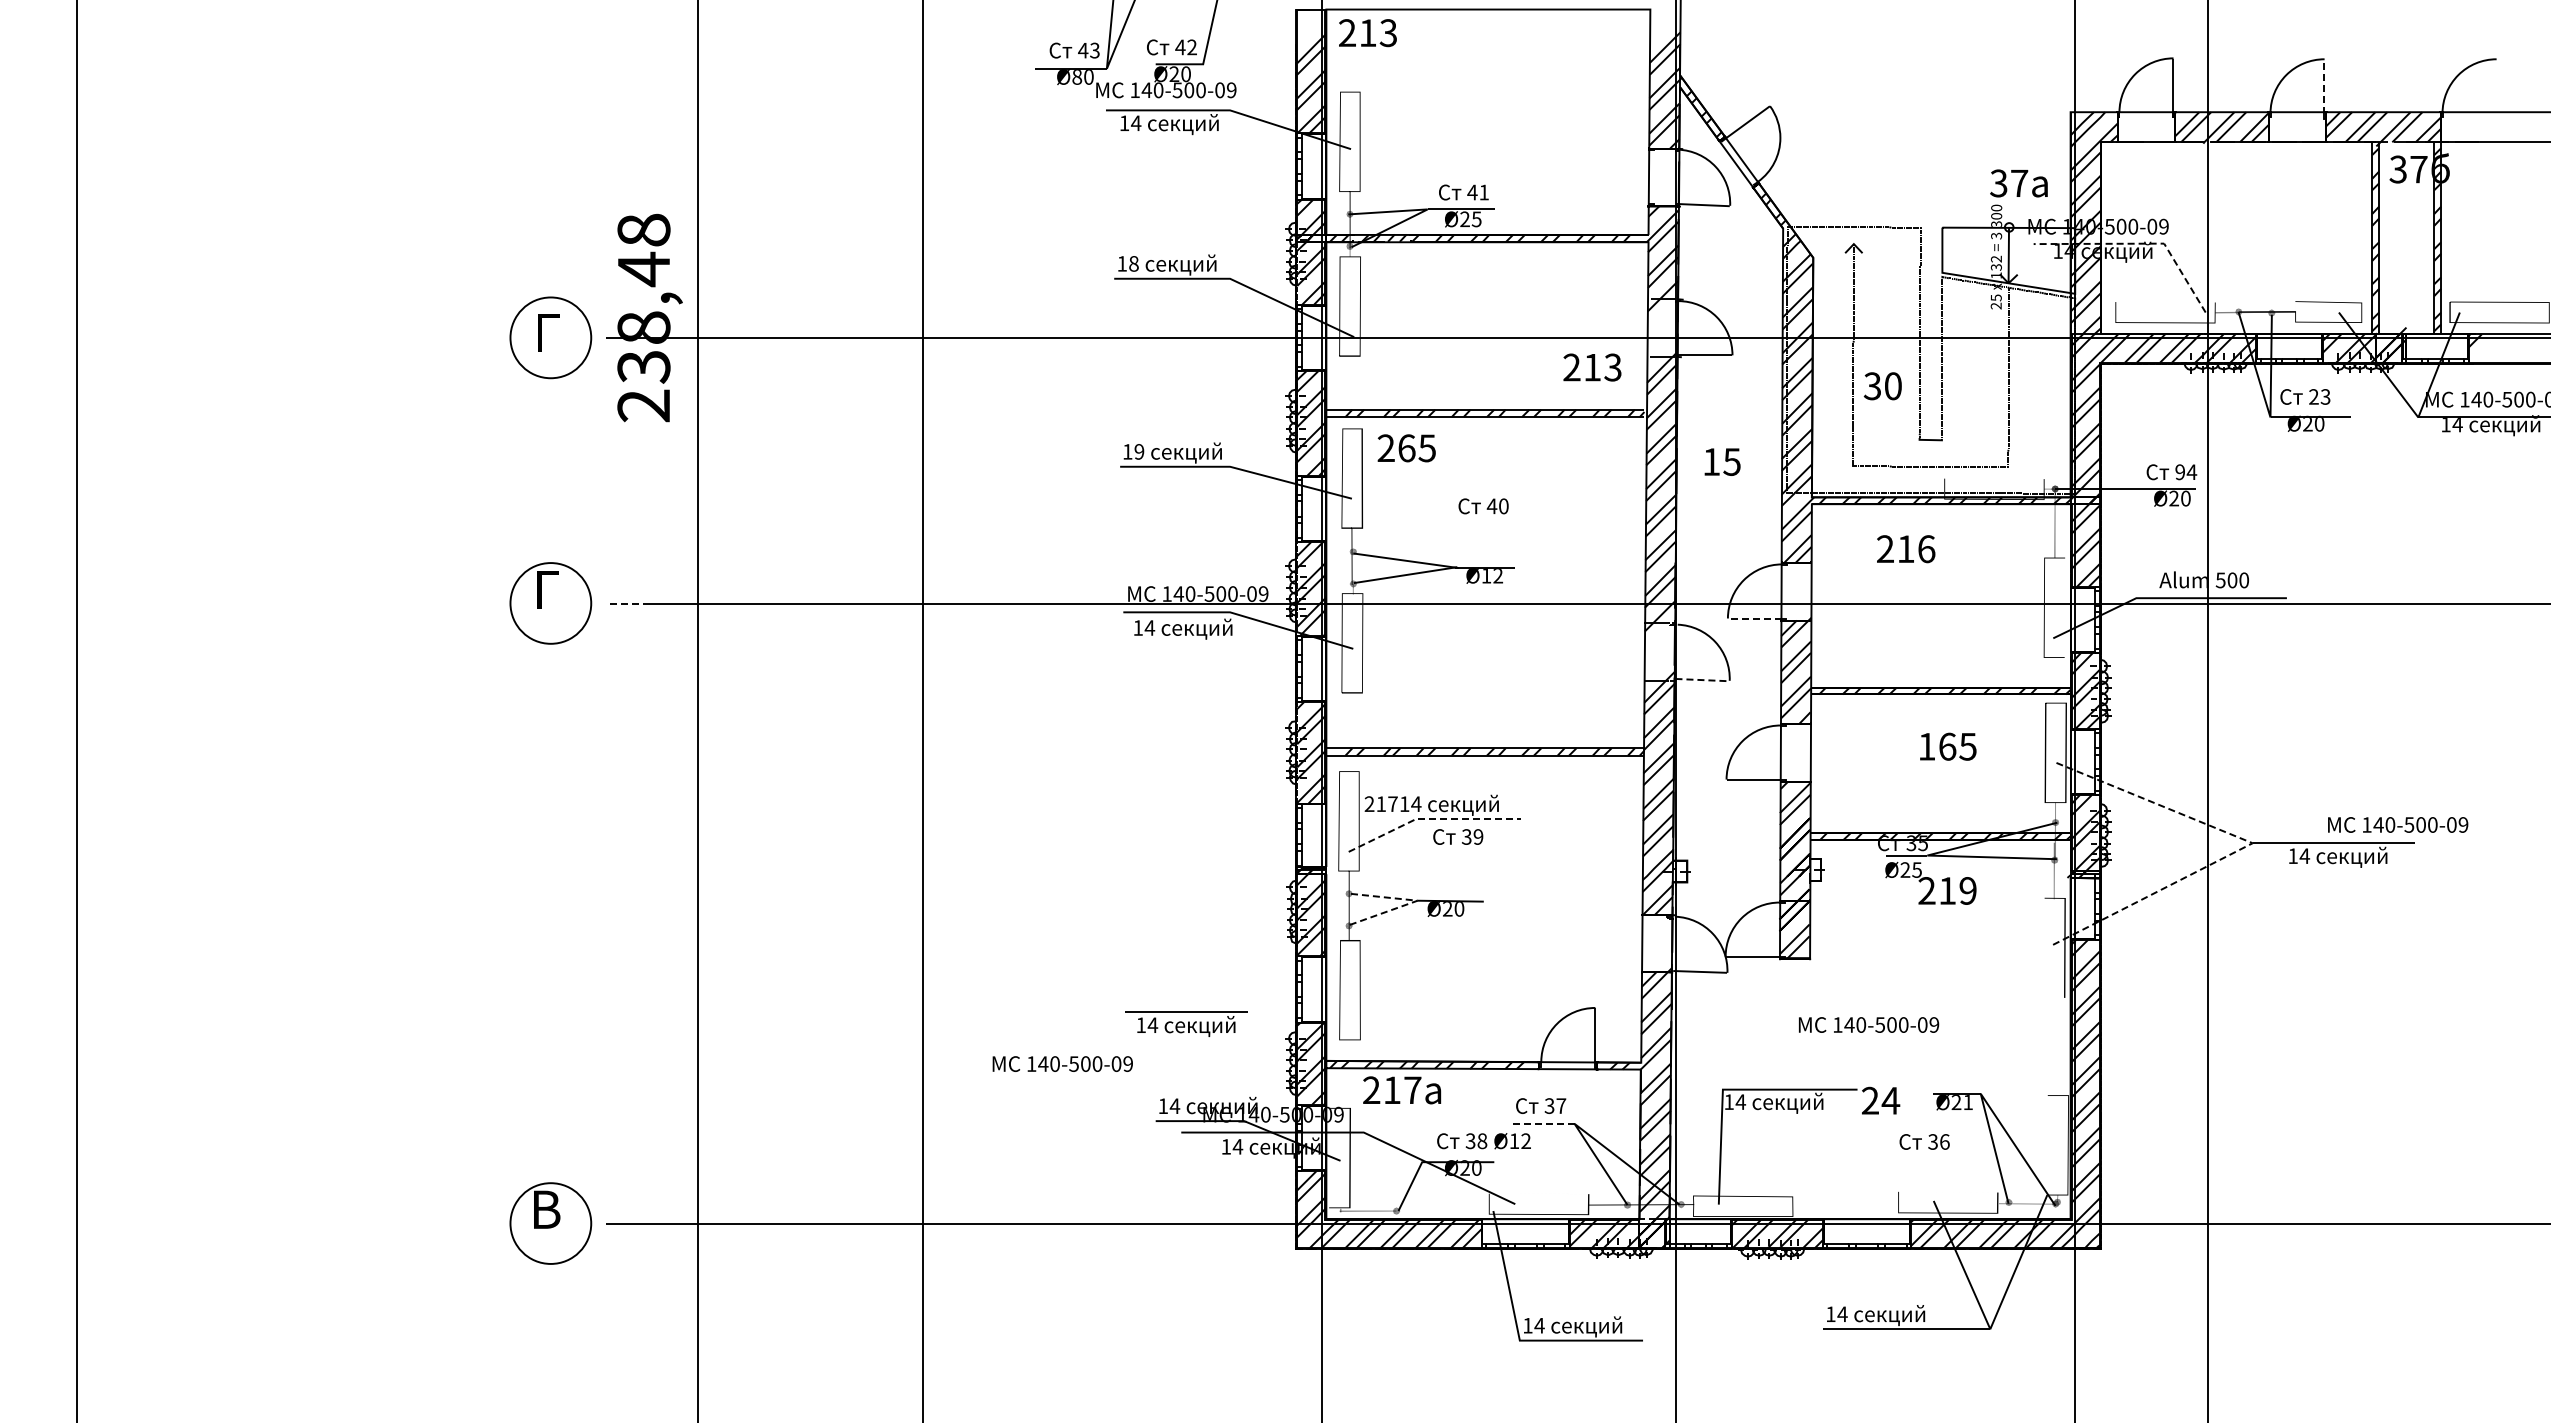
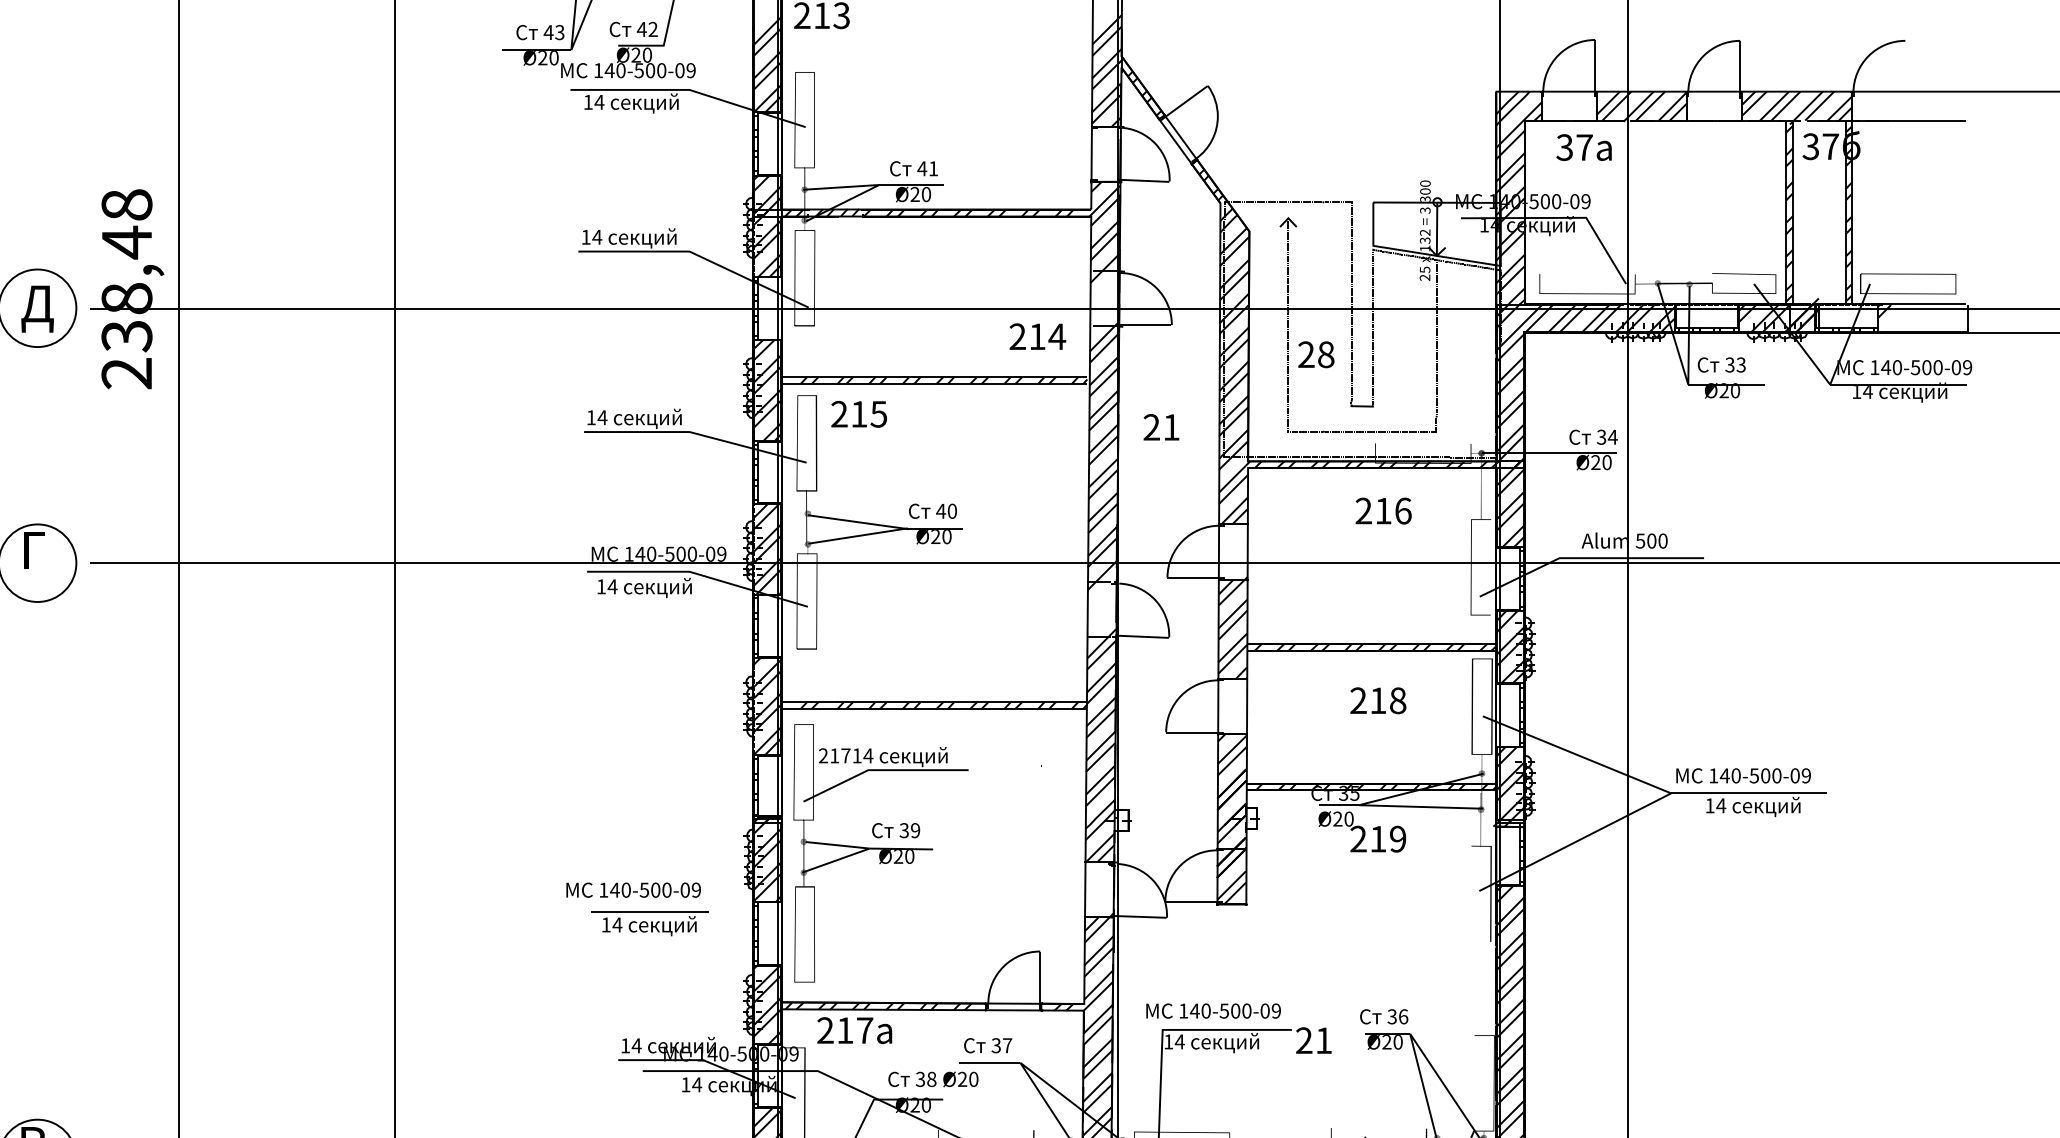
text: (1077, 77) -> (543, 58), Ø80 -> Ø20
line: (2324, 85) -> (1740, 66), dashed -> solid
text: (2018, 183) -> (1583, 147), moved
text: (1476, 219) -> (926, 194), Ø25 -> Ø20
line: (2139, 243) -> (1562, 217), dashed -> solid
text: (1133, 263) -> (596, 236), 18 -> 14
text: (550, 338) -> (37, 308), Г -> Д
text: (1612, 367) -> (1056, 336), 213 -> 214
text: (1882, 386) -> (1315, 354), 30 -> 28
text: (2313, 396) -> (1729, 364), 23 -> 33
text: (1406, 448) -> (858, 414), 265 -> 215
text: (1139, 451) -> (602, 417), 19 -> 14
text: (1721, 461) -> (1161, 426), 15 -> 21
text: (2179, 471) -> (1600, 436), 94 -> 34
text: (1483, 506) -> (932, 511), moved
text: (1906, 549) -> (1384, 511), moved
text: (1492, 576) -> (941, 537), Ø12 -> Ø20
line: (627, 603) -> (111, 563), dashed -> solid
line: (1754, 618) -> (1192, 577), dashed -> solid
line: (1702, 680) -> (1143, 637), dashed -> solid
text: (1947, 746) -> (1378, 700), 165 -> 218
line: (1430, 819) -> (881, 770), dashed -> solid
text: (2398, 824) -> (1743, 775), moved
text: (1458, 836) -> (896, 830), moved
line: (2247, 845) -> (1666, 795), dashed -> solid
text: (1916, 869) -> (1348, 818), Ø25 -> Ø20
line: (1413, 902) -> (865, 850), dashed -> solid
part: (1186, 1023) -> (649, 923), moved
text: (1869, 1024) -> (1214, 1010), moved
text: (1062, 1063) -> (633, 889), moved
text: (1890, 1100) -> (1323, 1040), 24 -> 21
text: (1968, 1102) -> (1398, 1042), Ø21 -> Ø20
line: (1541, 1123) -> (988, 1062), dashed -> solid
text: (1519, 1141) -> (967, 1079), Ø12 -> Ø20
text: (1924, 1141) -> (1384, 1016), moved

